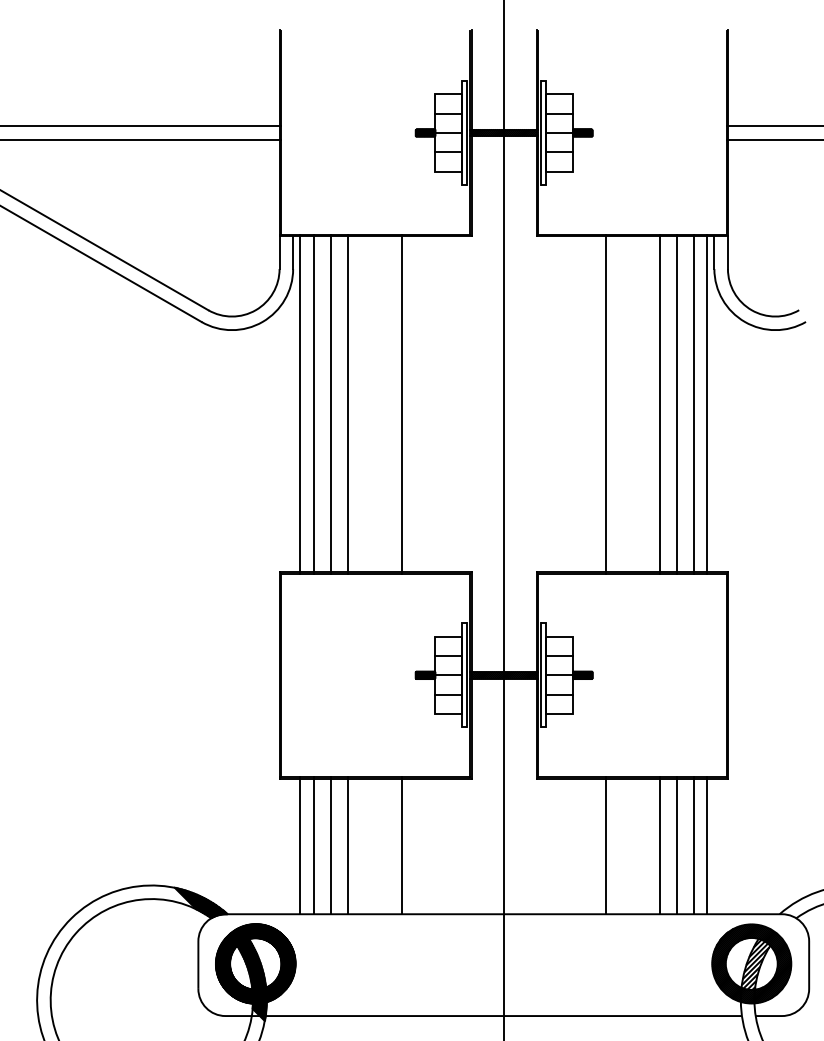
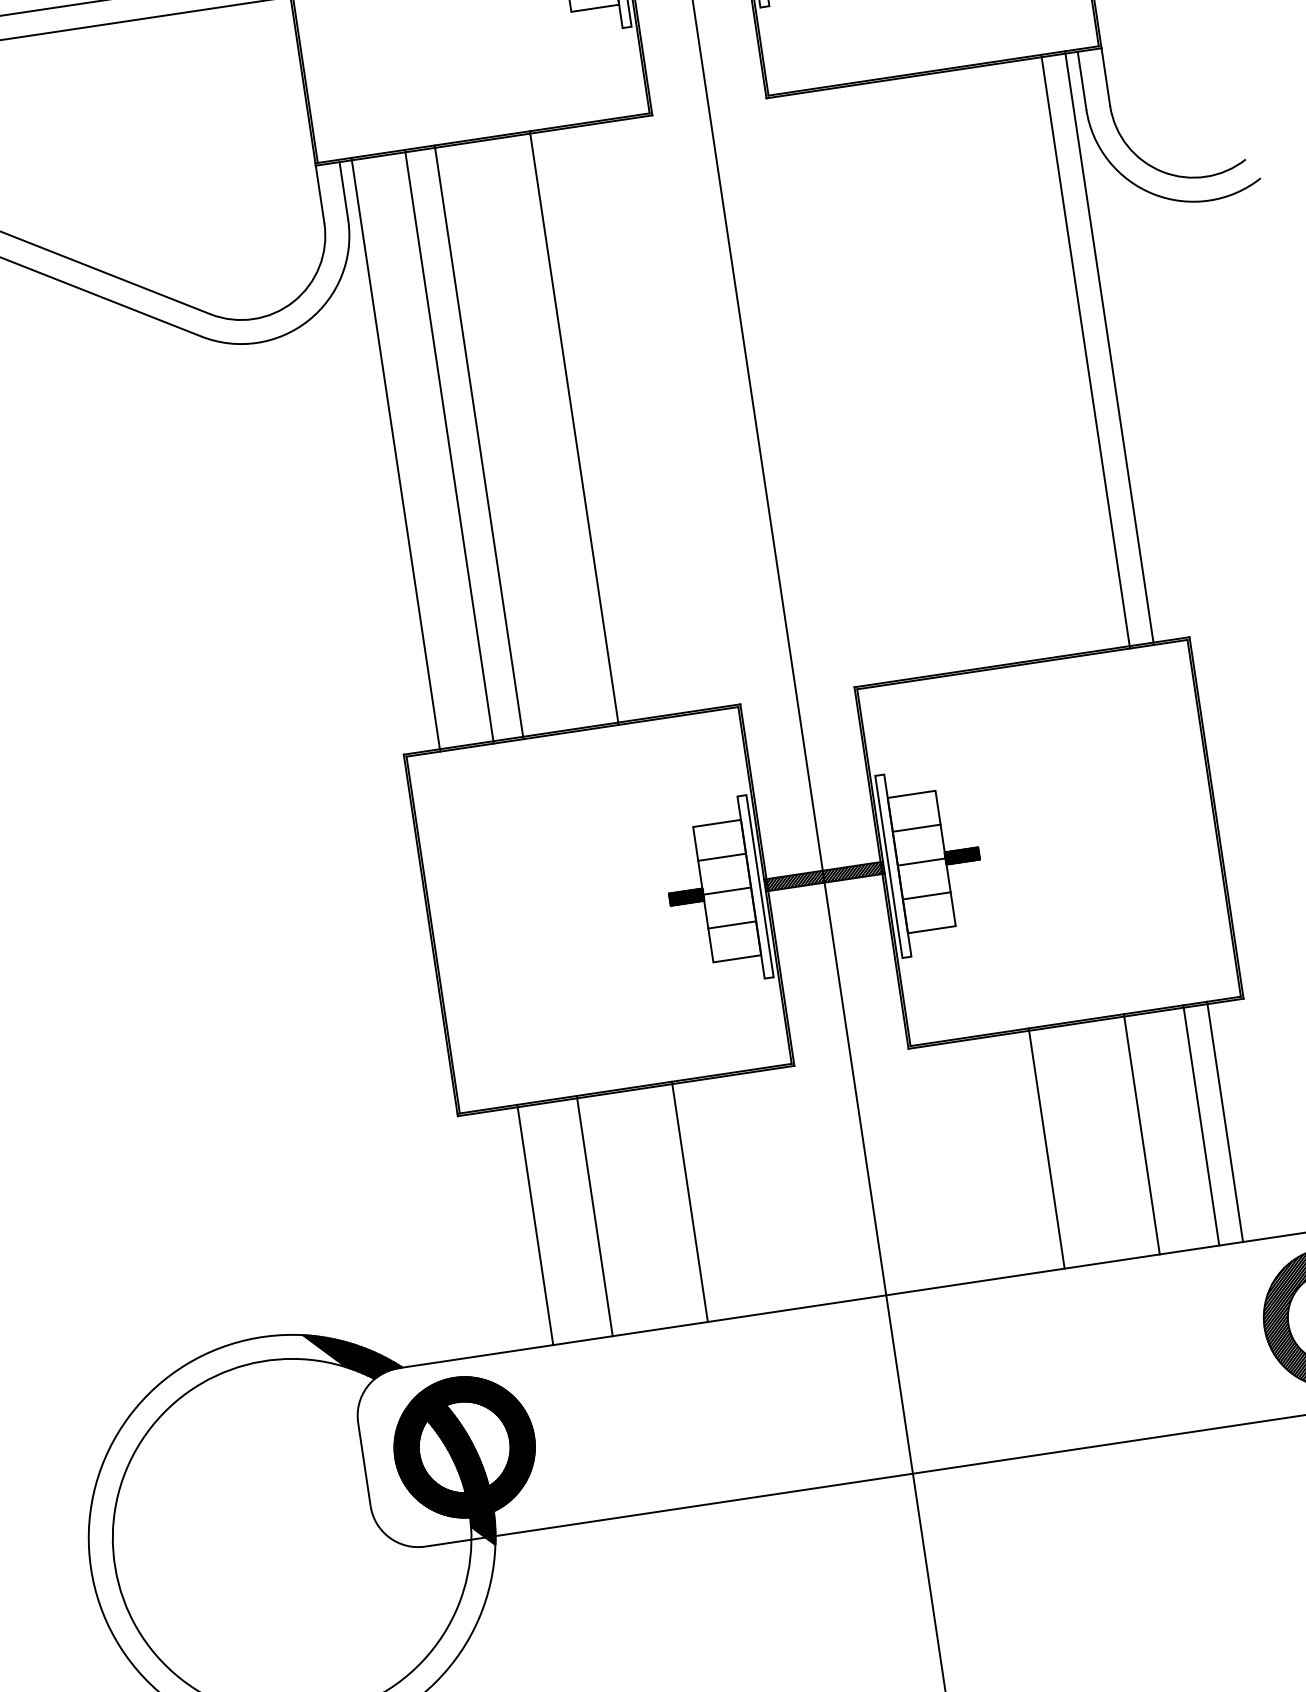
line: (313, 403) -> (419, 450), removed
line: (605, 403) -> (930, 373), removed
line: (659, 403) -> (1025, 359), removed
line: (676, 403) -> (1055, 355), removed
line: (300, 845) -> (512, 1228), removed
line: (330, 845) -> (564, 1220), removed
line: (676, 845) -> (1170, 1129), removed

